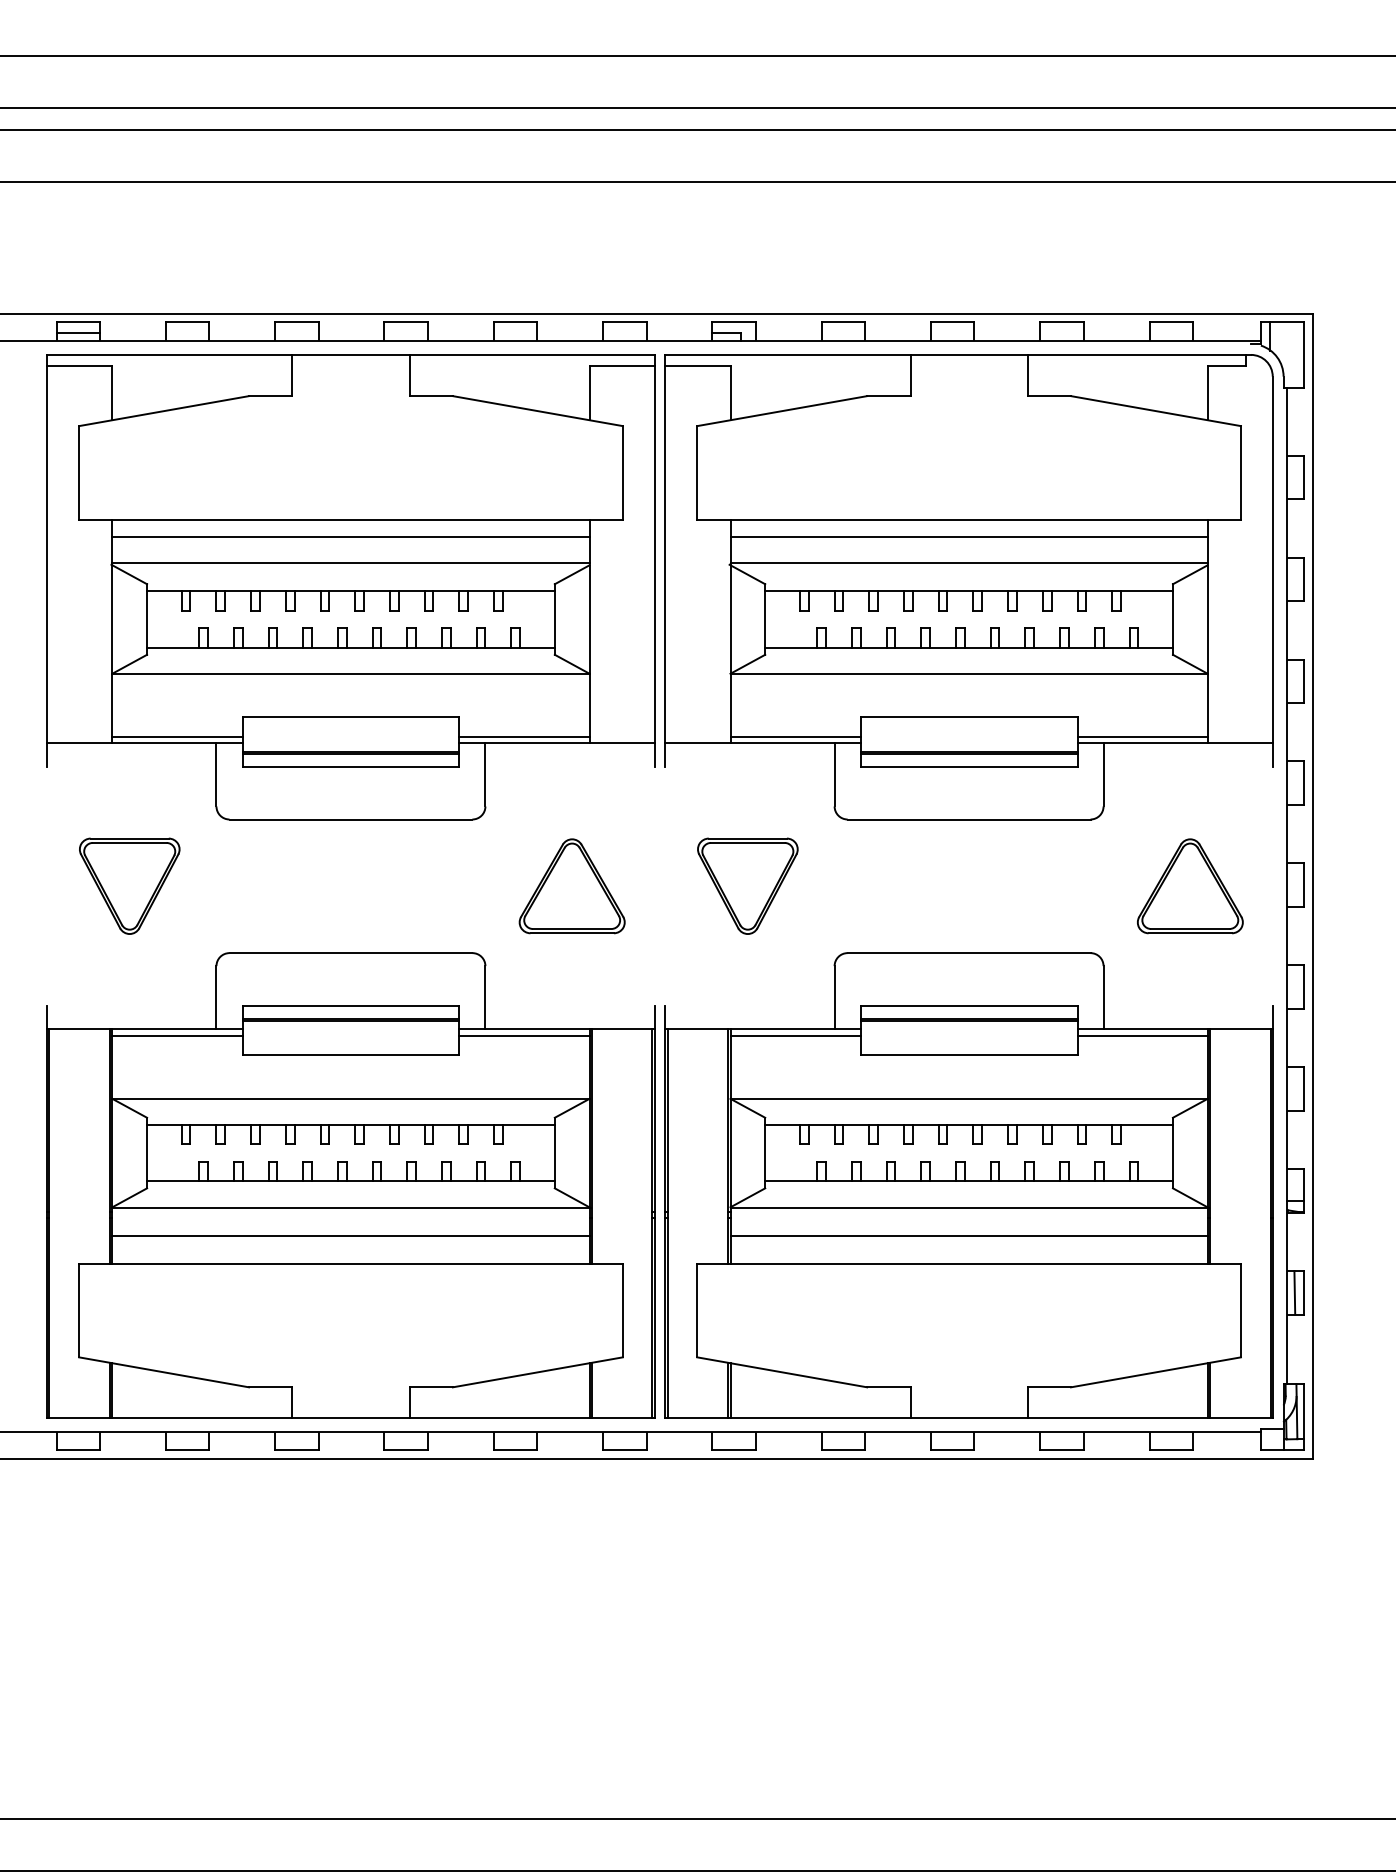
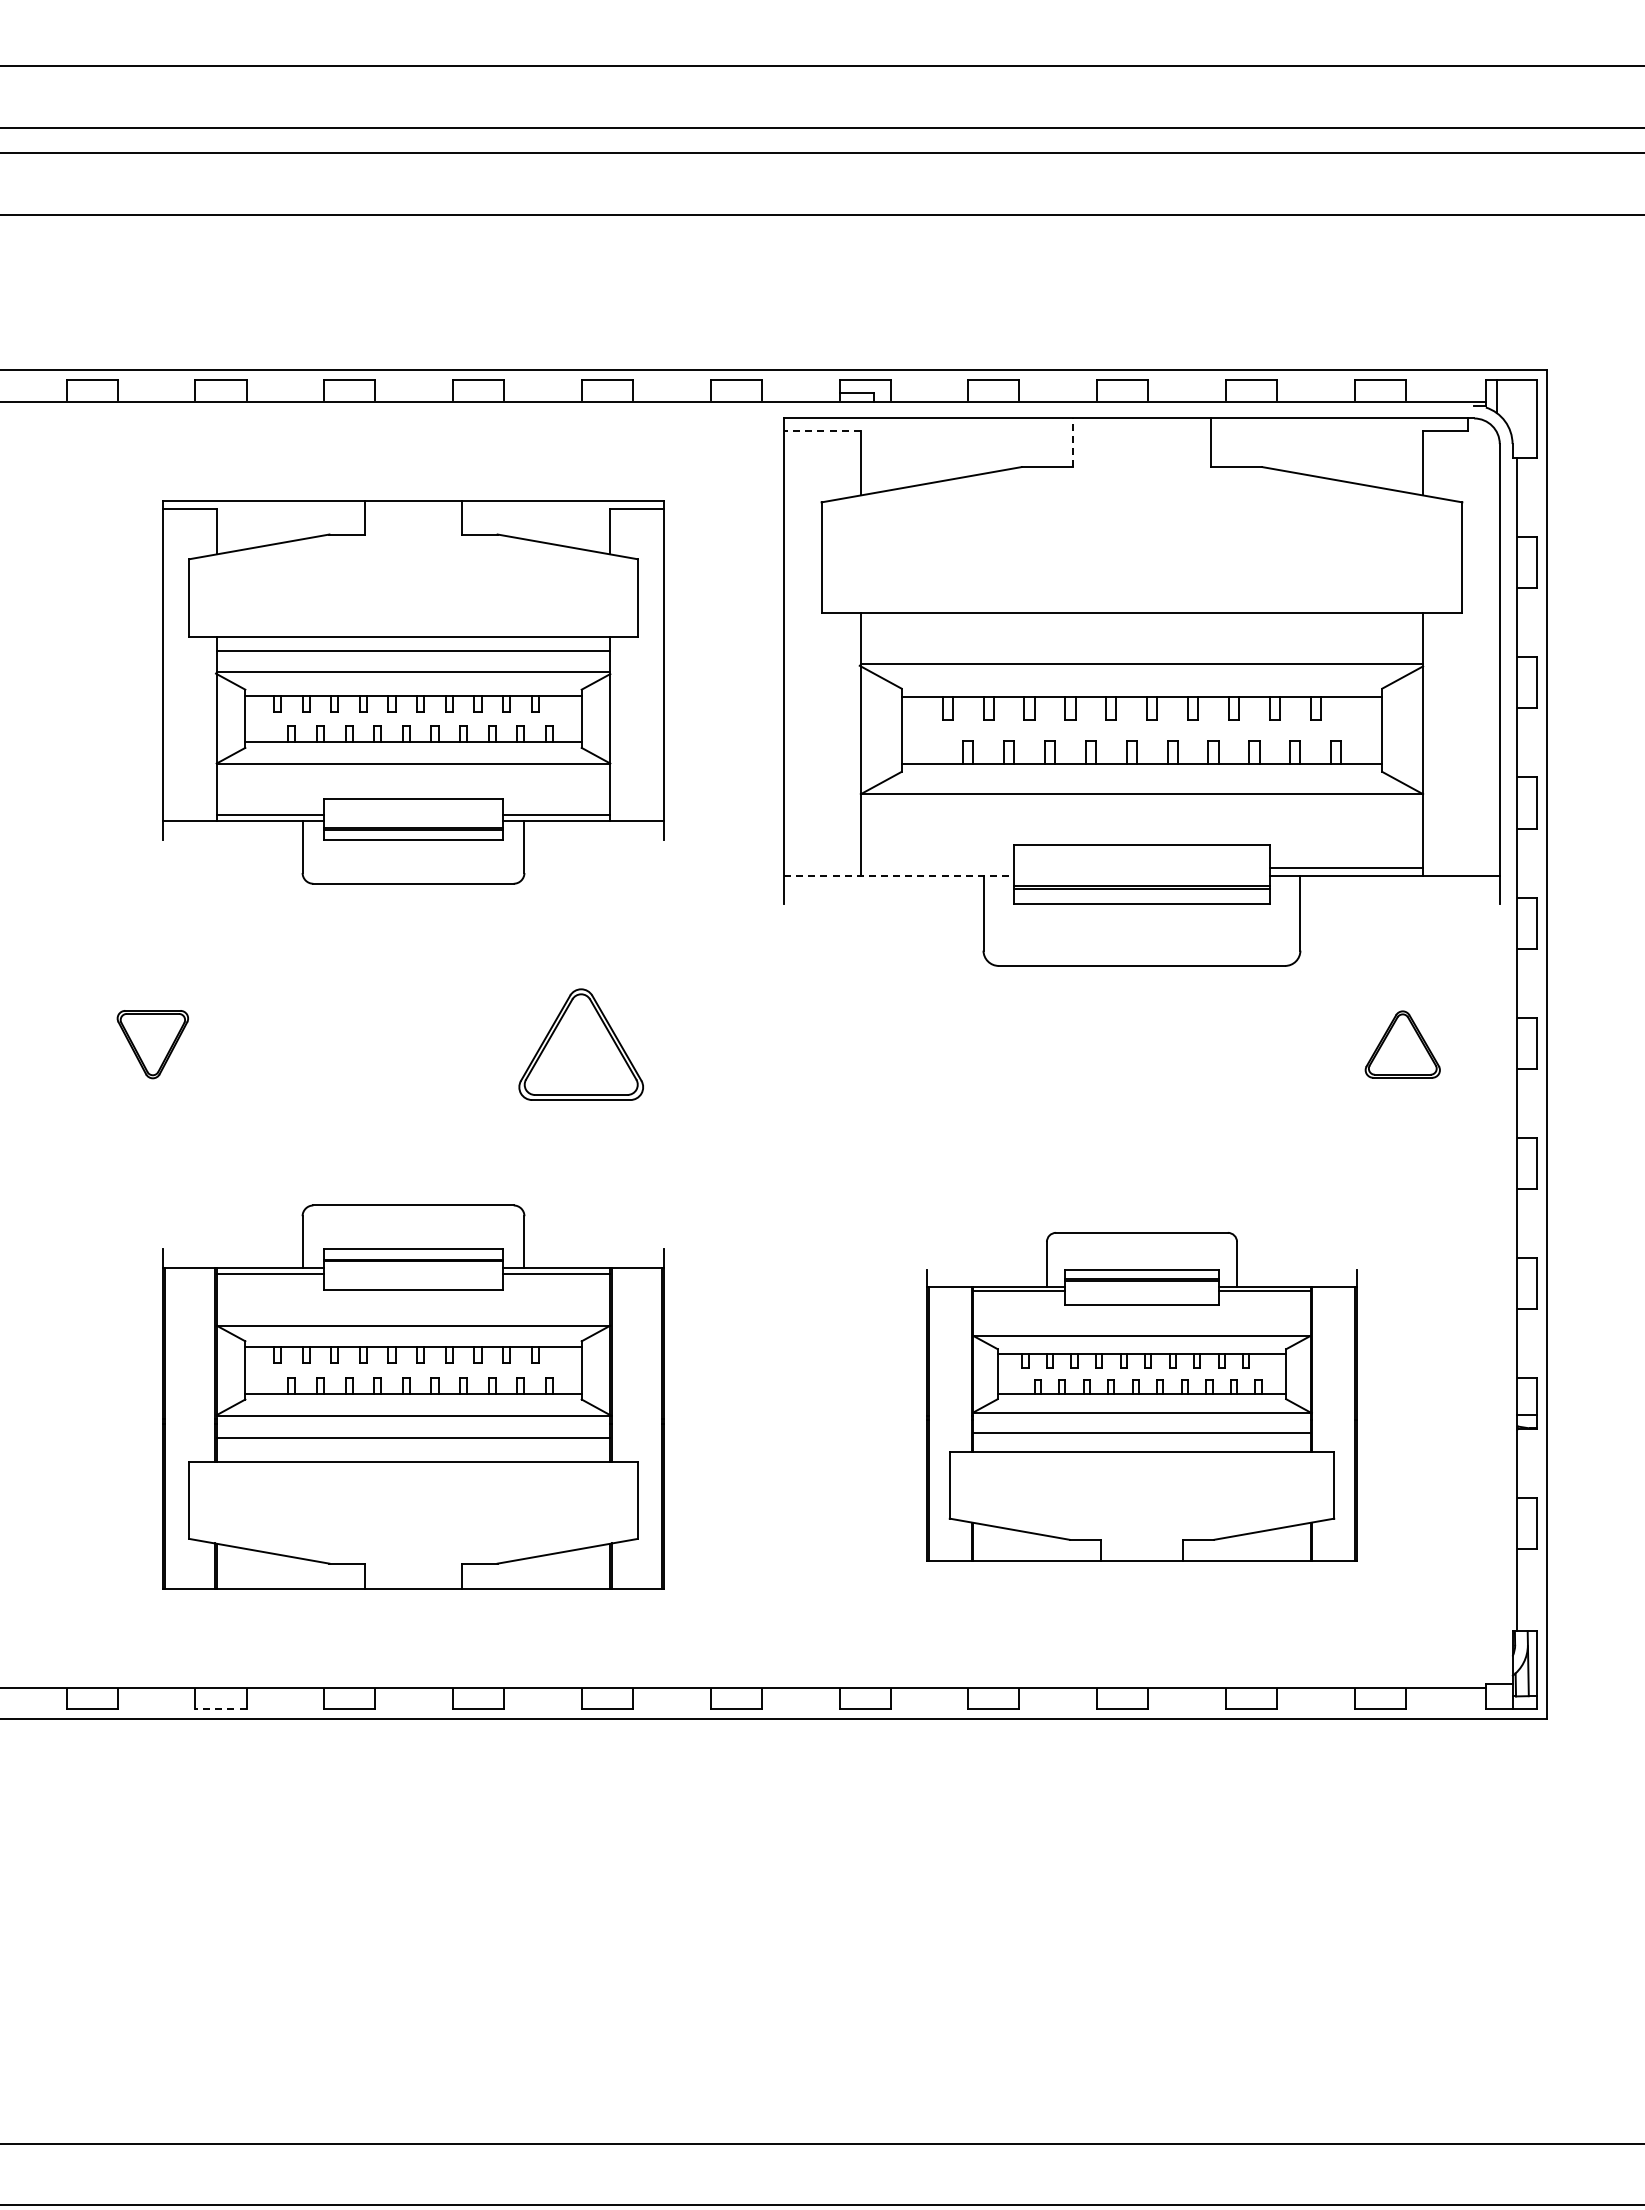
line: (77, 332) -> (91, 392), removed
line: (697, 365) -> (821, 431), solid -> dashed
line: (910, 375) -> (1072, 442), solid -> dashed
line: (968, 537) -> (1141, 633), removed
part: (350, 586) -> (413, 691), size x0.7
line: (795, 736) -> (937, 868), removed
line: (763, 742) -> (899, 875), solid -> dashed
part: (129, 886) -> (152, 1044), size x0.6
part: (571, 886) -> (580, 1044), moved
part: (747, 886) -> (880, 1044), removed
part: (1190, 886) -> (1402, 1044), size x0.6
part: (350, 1184) -> (413, 1396), size x0.7
part: (968, 1184) -> (1141, 1396), size x0.6
line: (1294, 1292) -> (1525, 1523), removed
line: (187, 1450) -> (220, 1709), solid -> dashed

